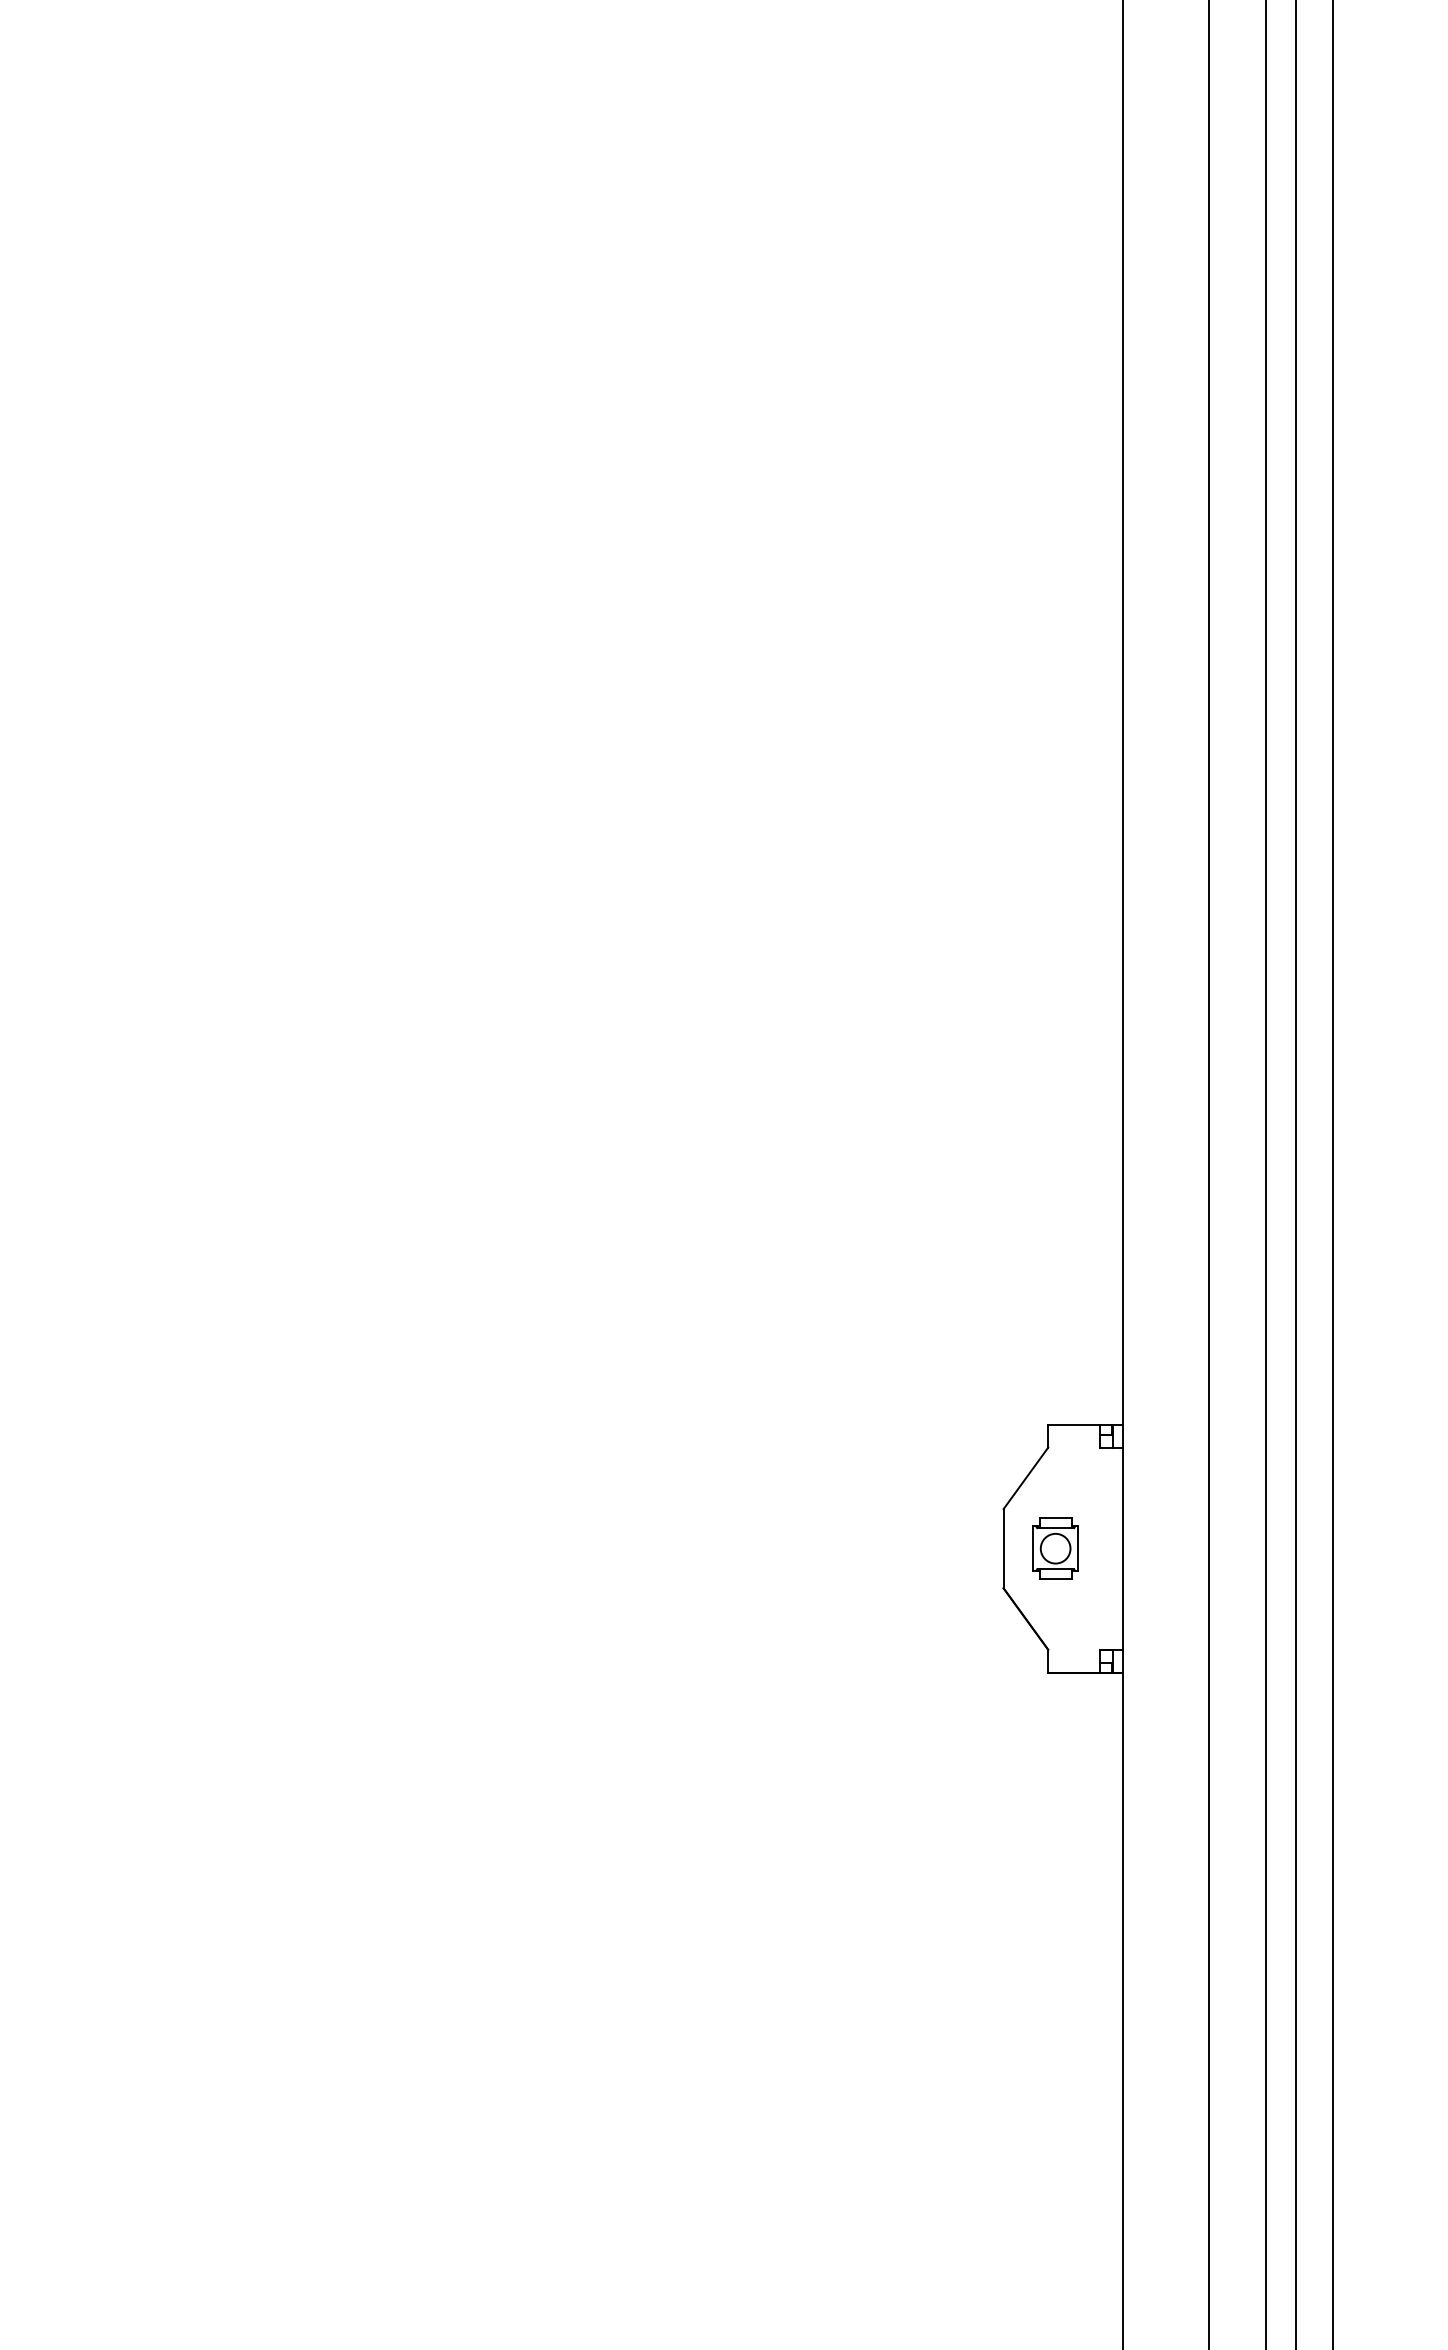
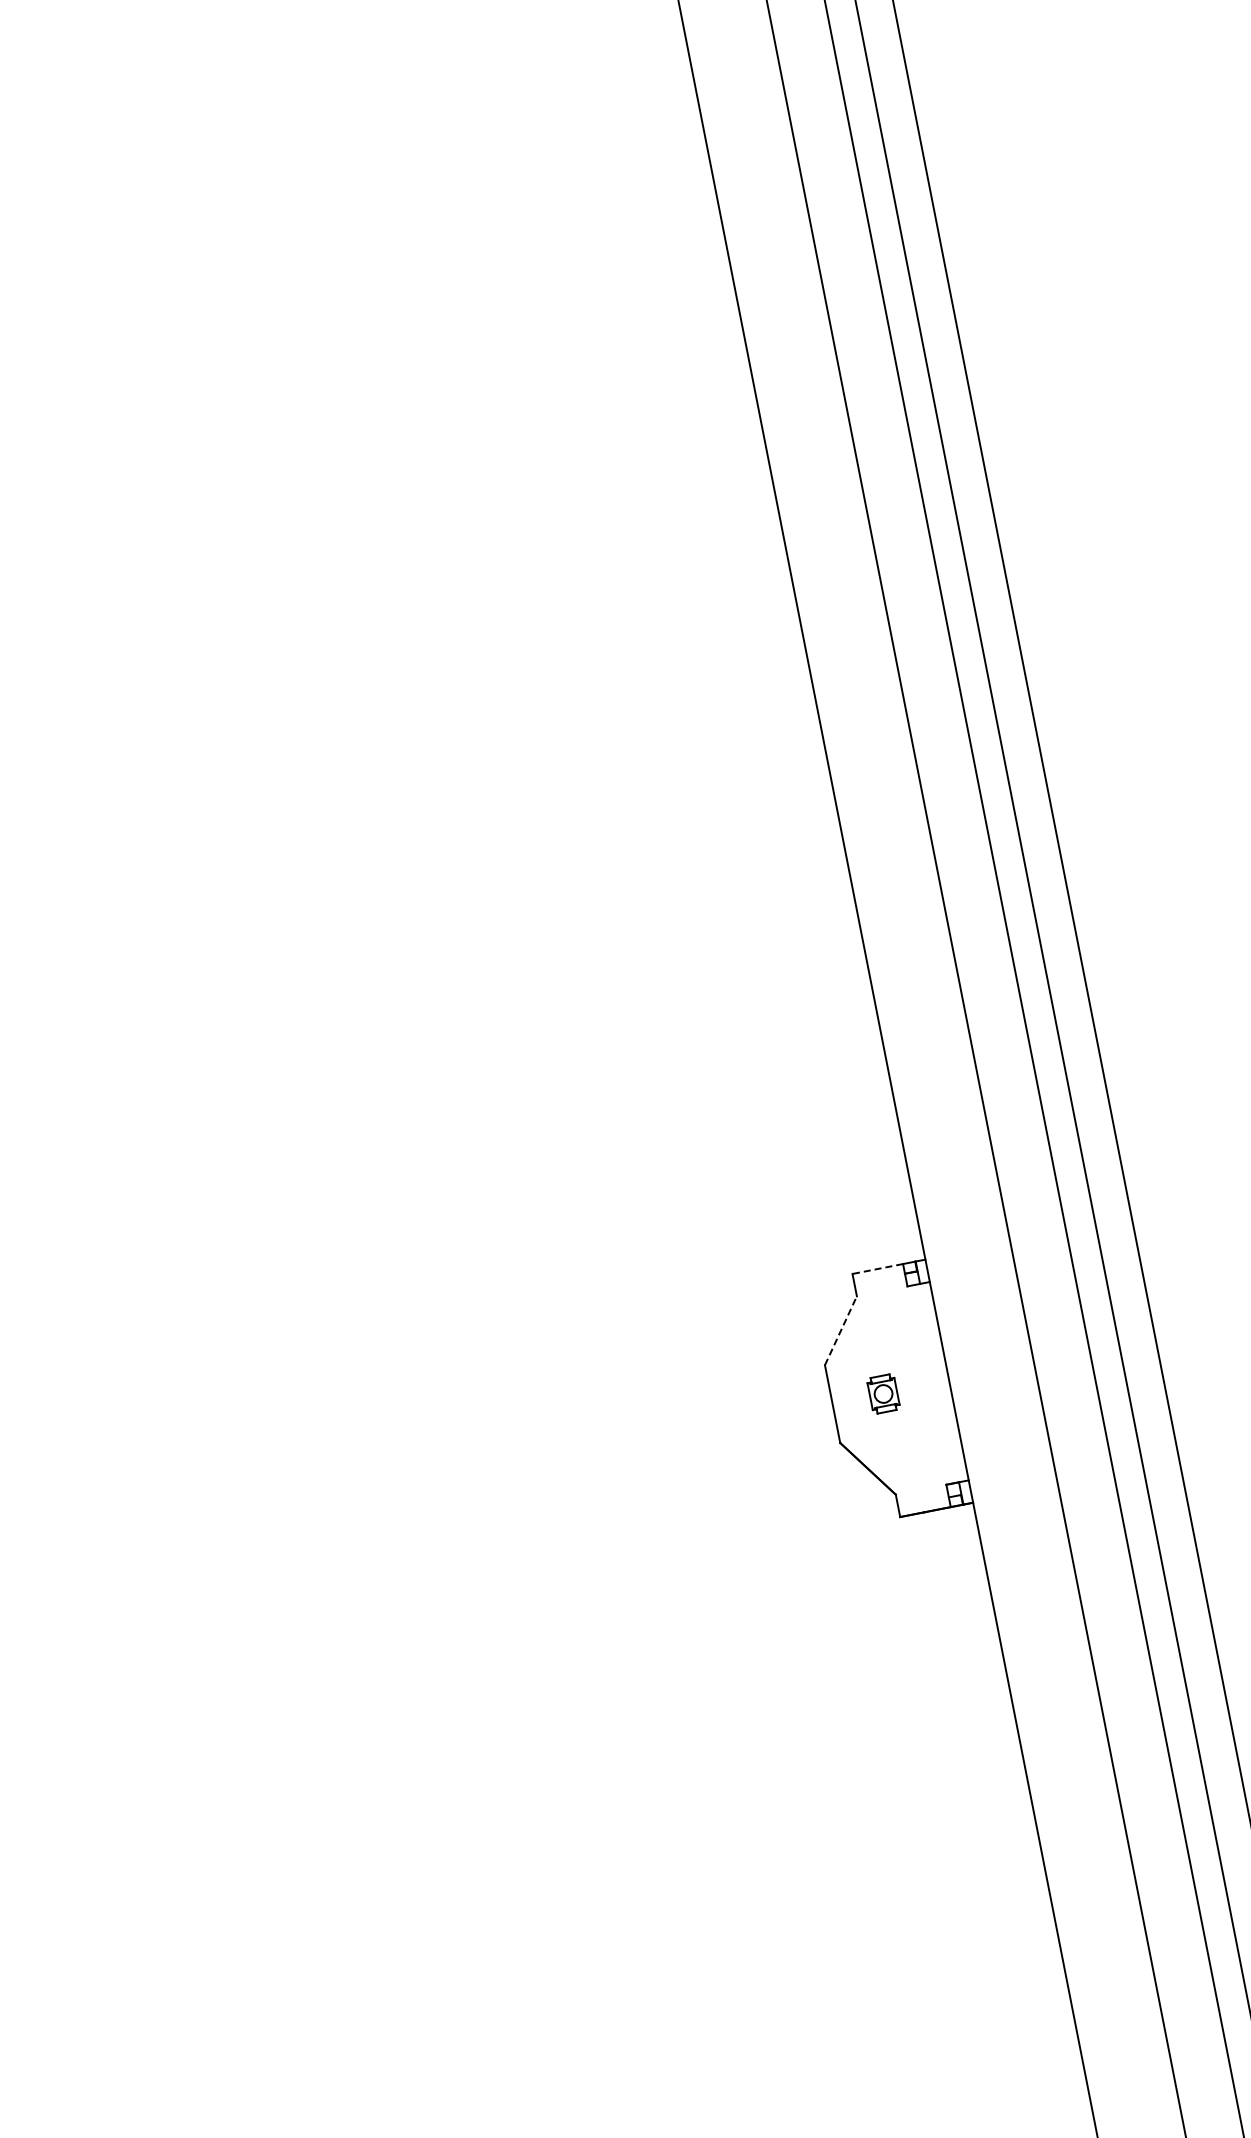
line: (1073, 1424) -> (877, 1268), solid -> dashed
line: (1025, 1478) -> (840, 1330), solid -> dashed
part: (1055, 1548) -> (883, 1393), size x0.6

